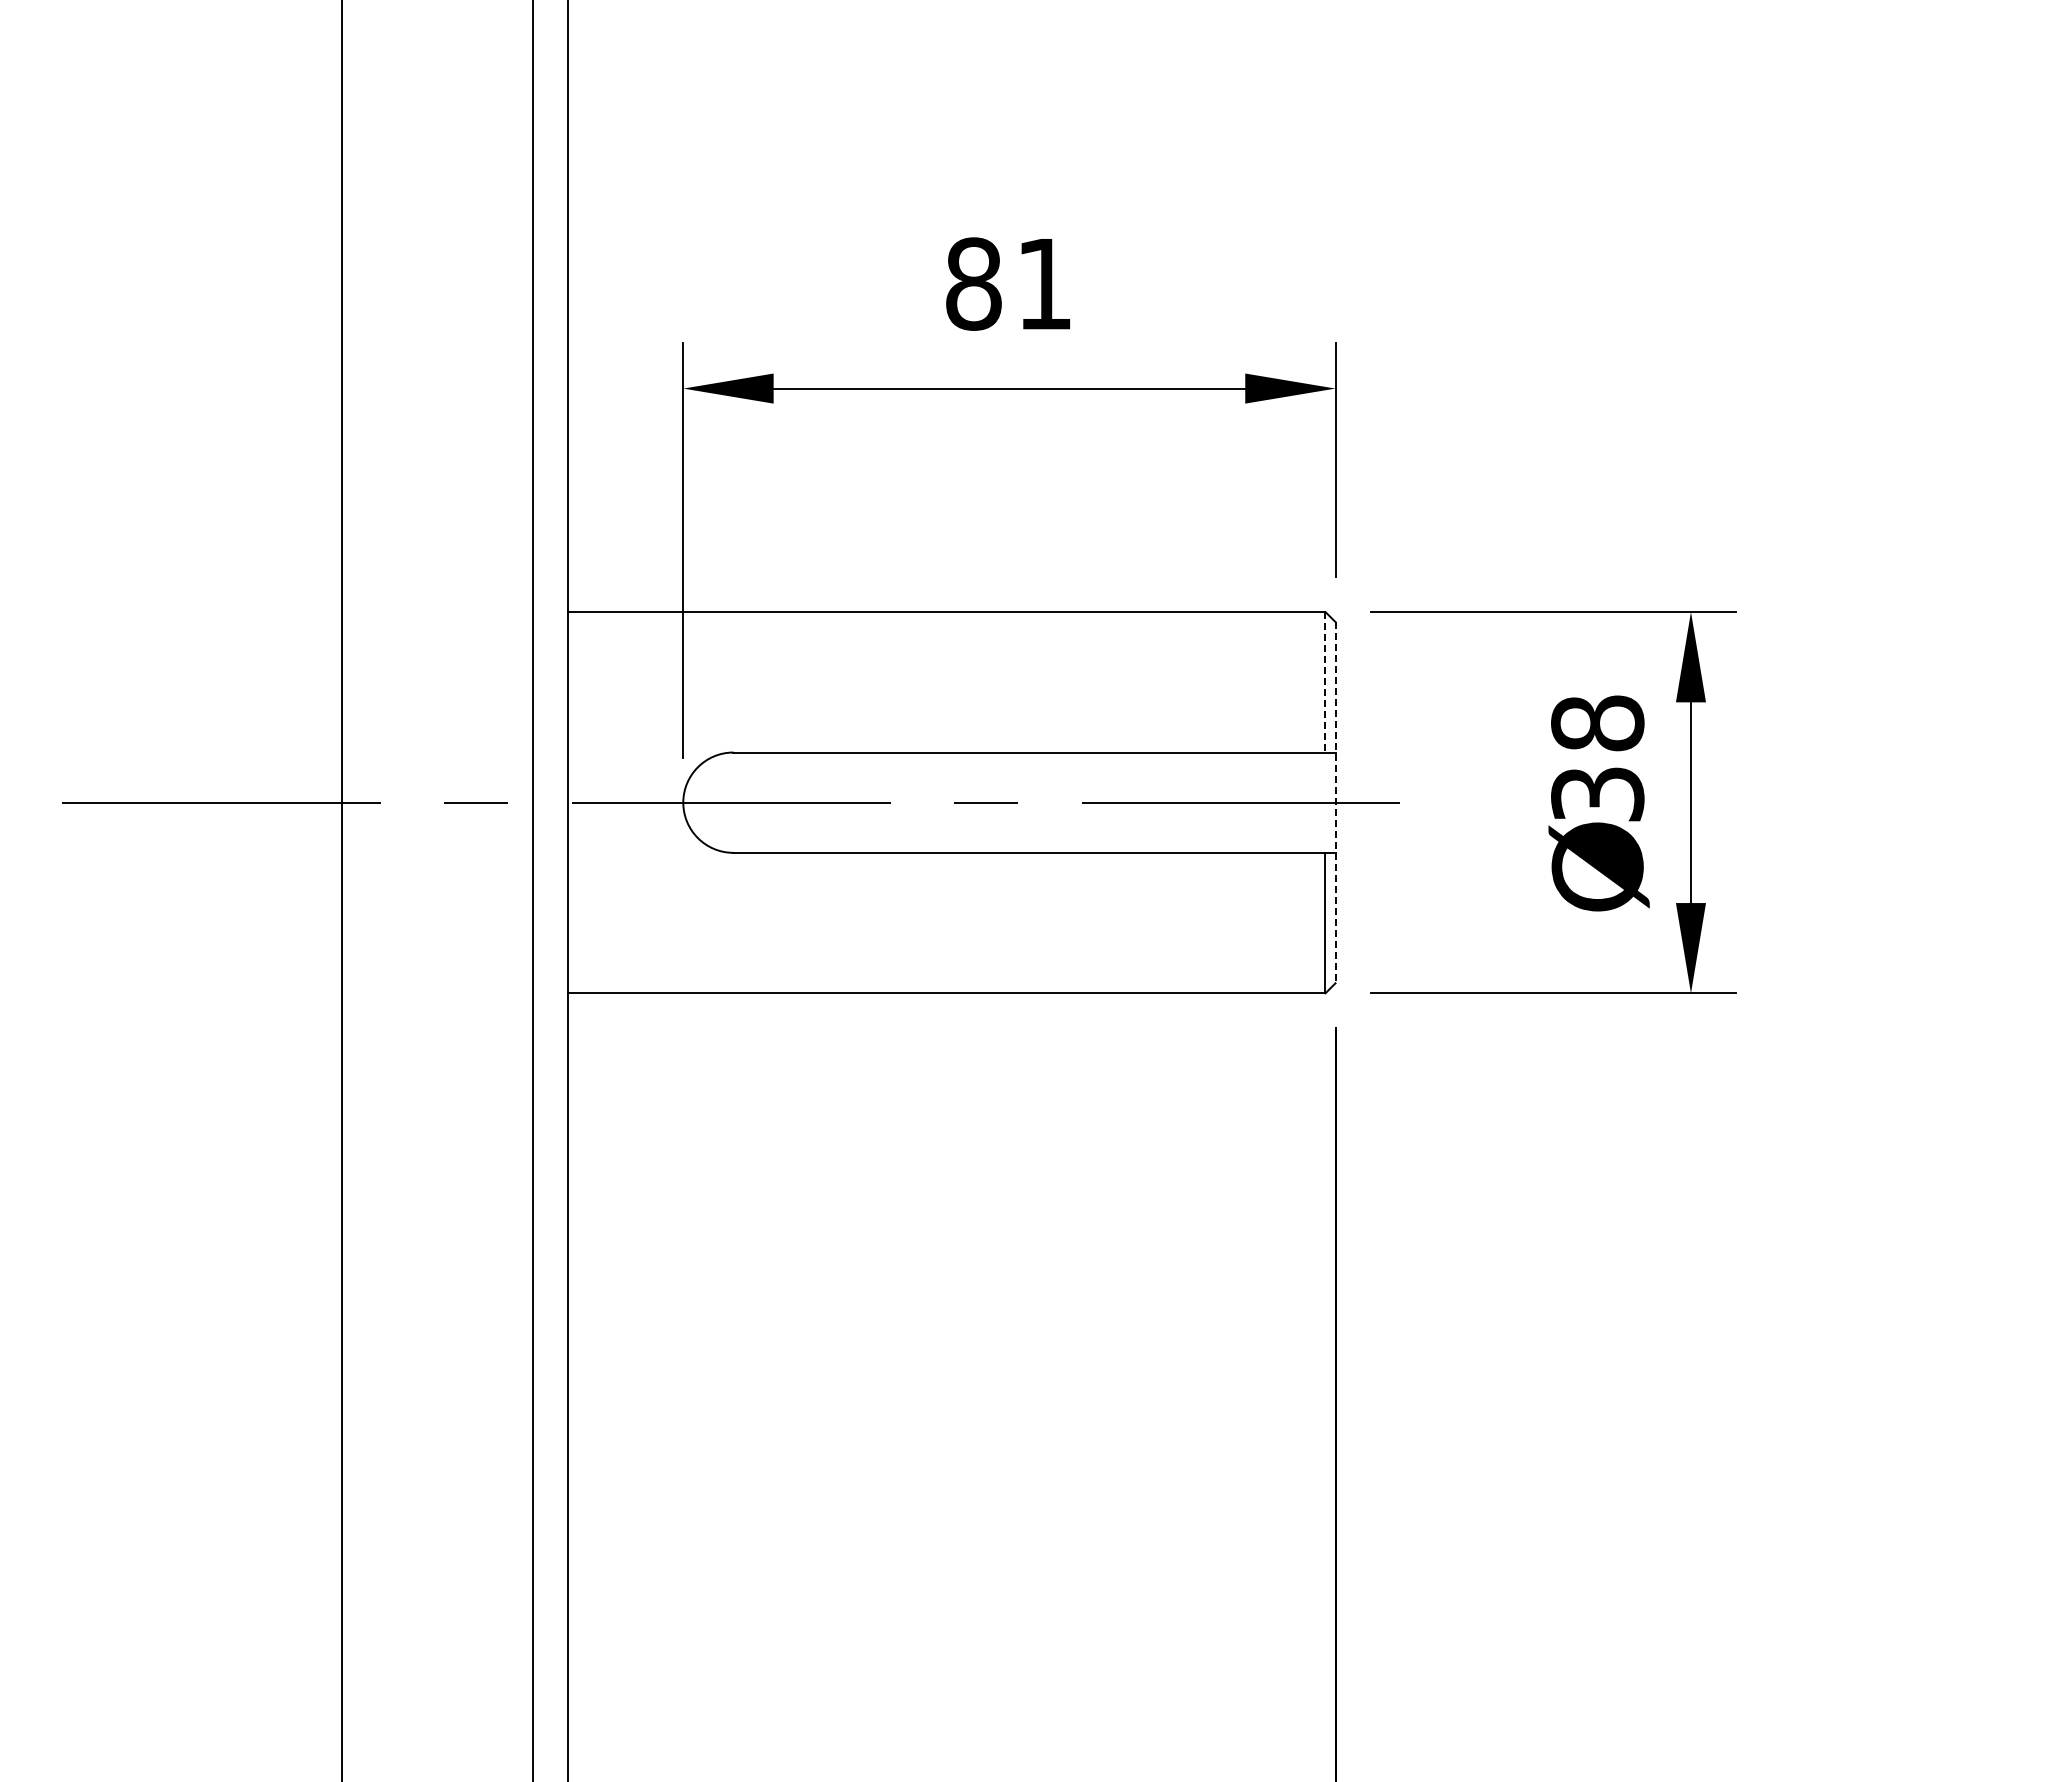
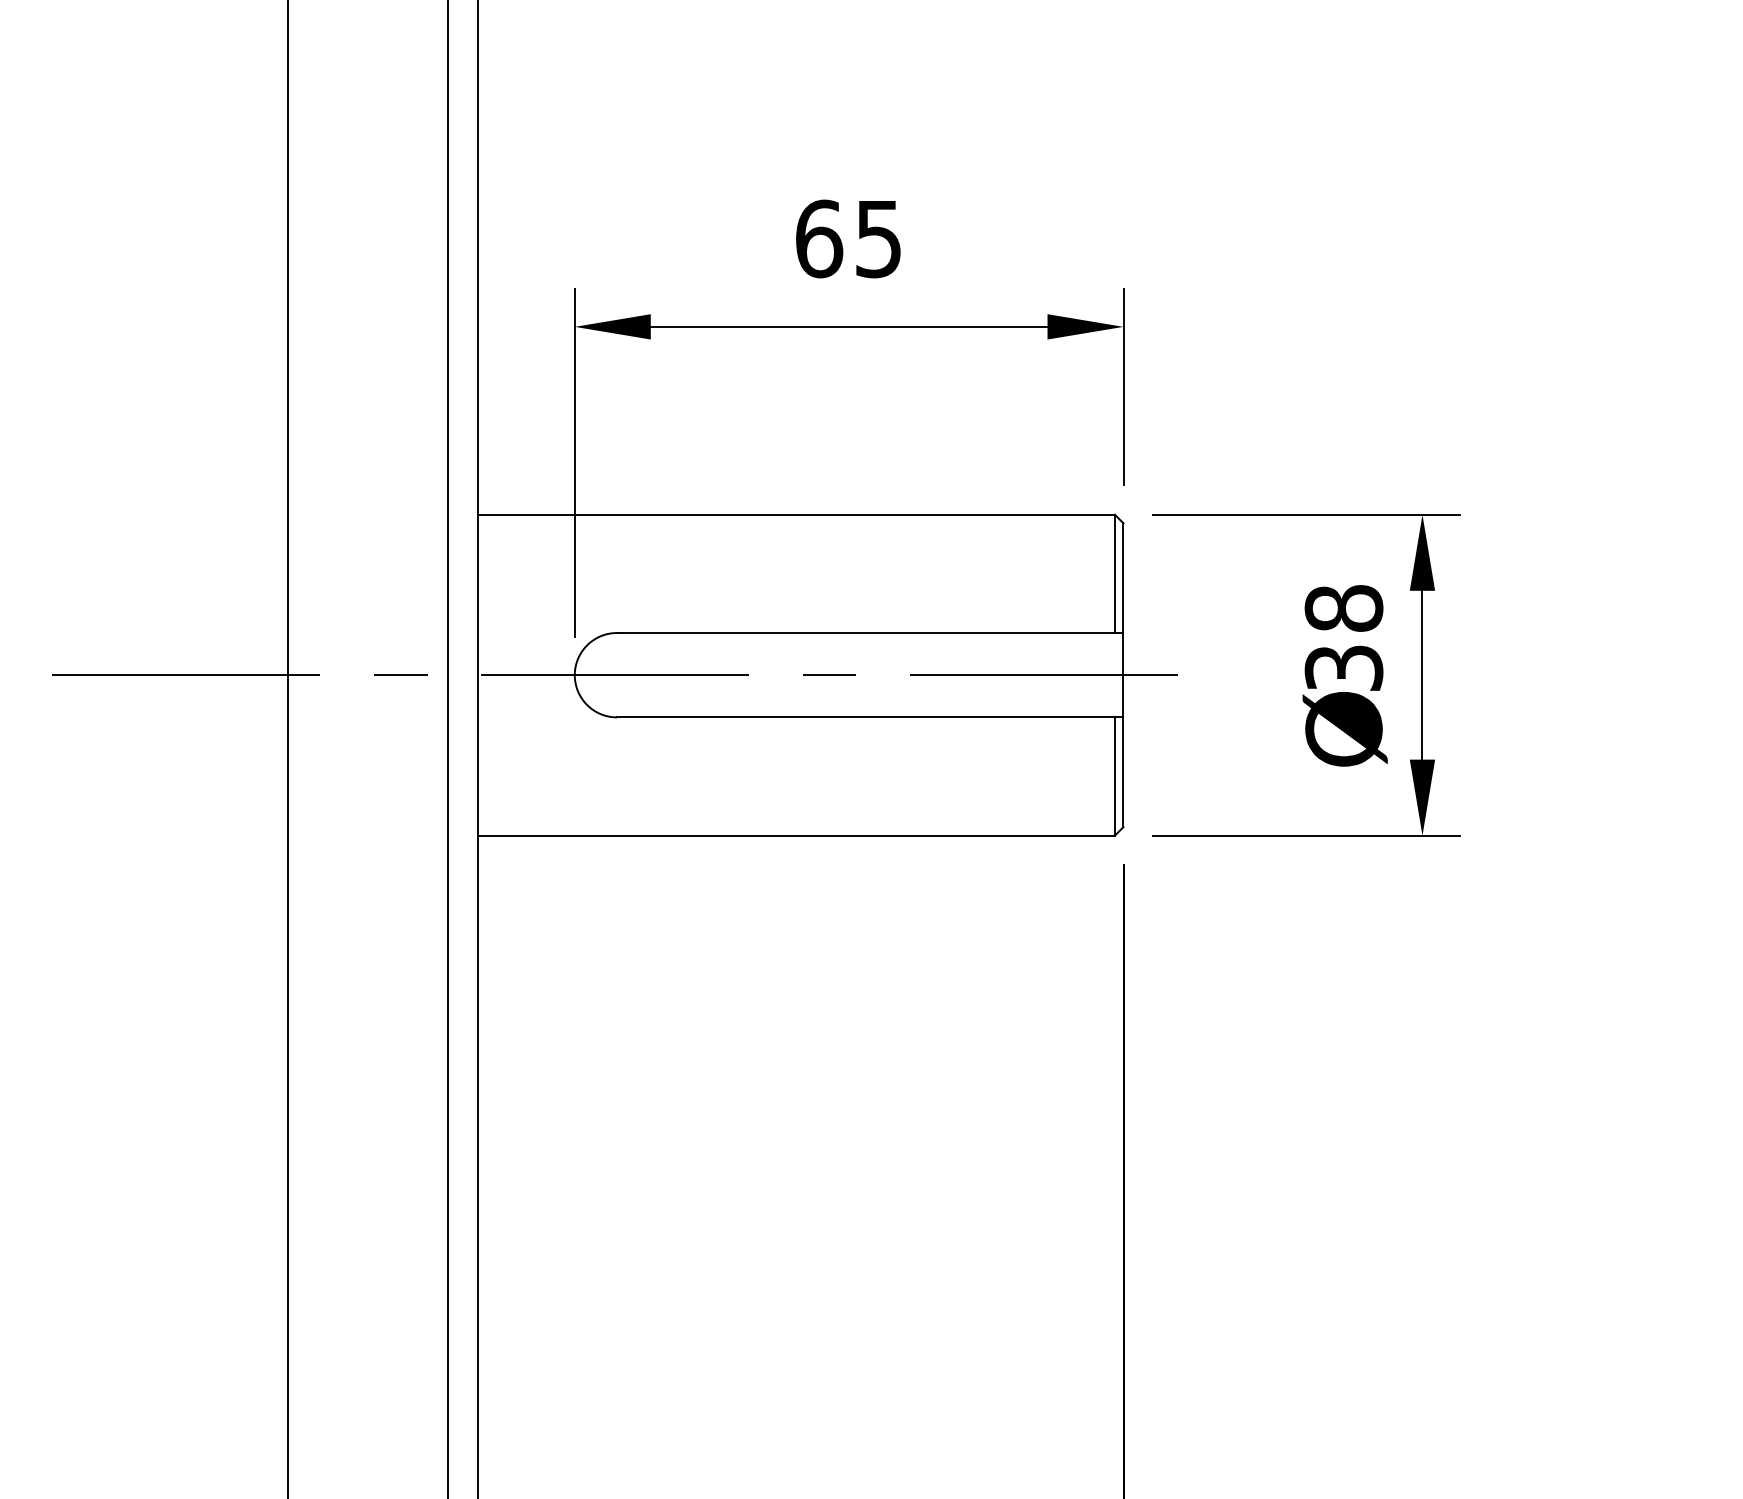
text: (1008, 283) -> (848, 238), 81 -> 65
line: (1325, 682) -> (1115, 574), dashed -> solid
line: (1335, 802) -> (1123, 675), dashed -> solid

